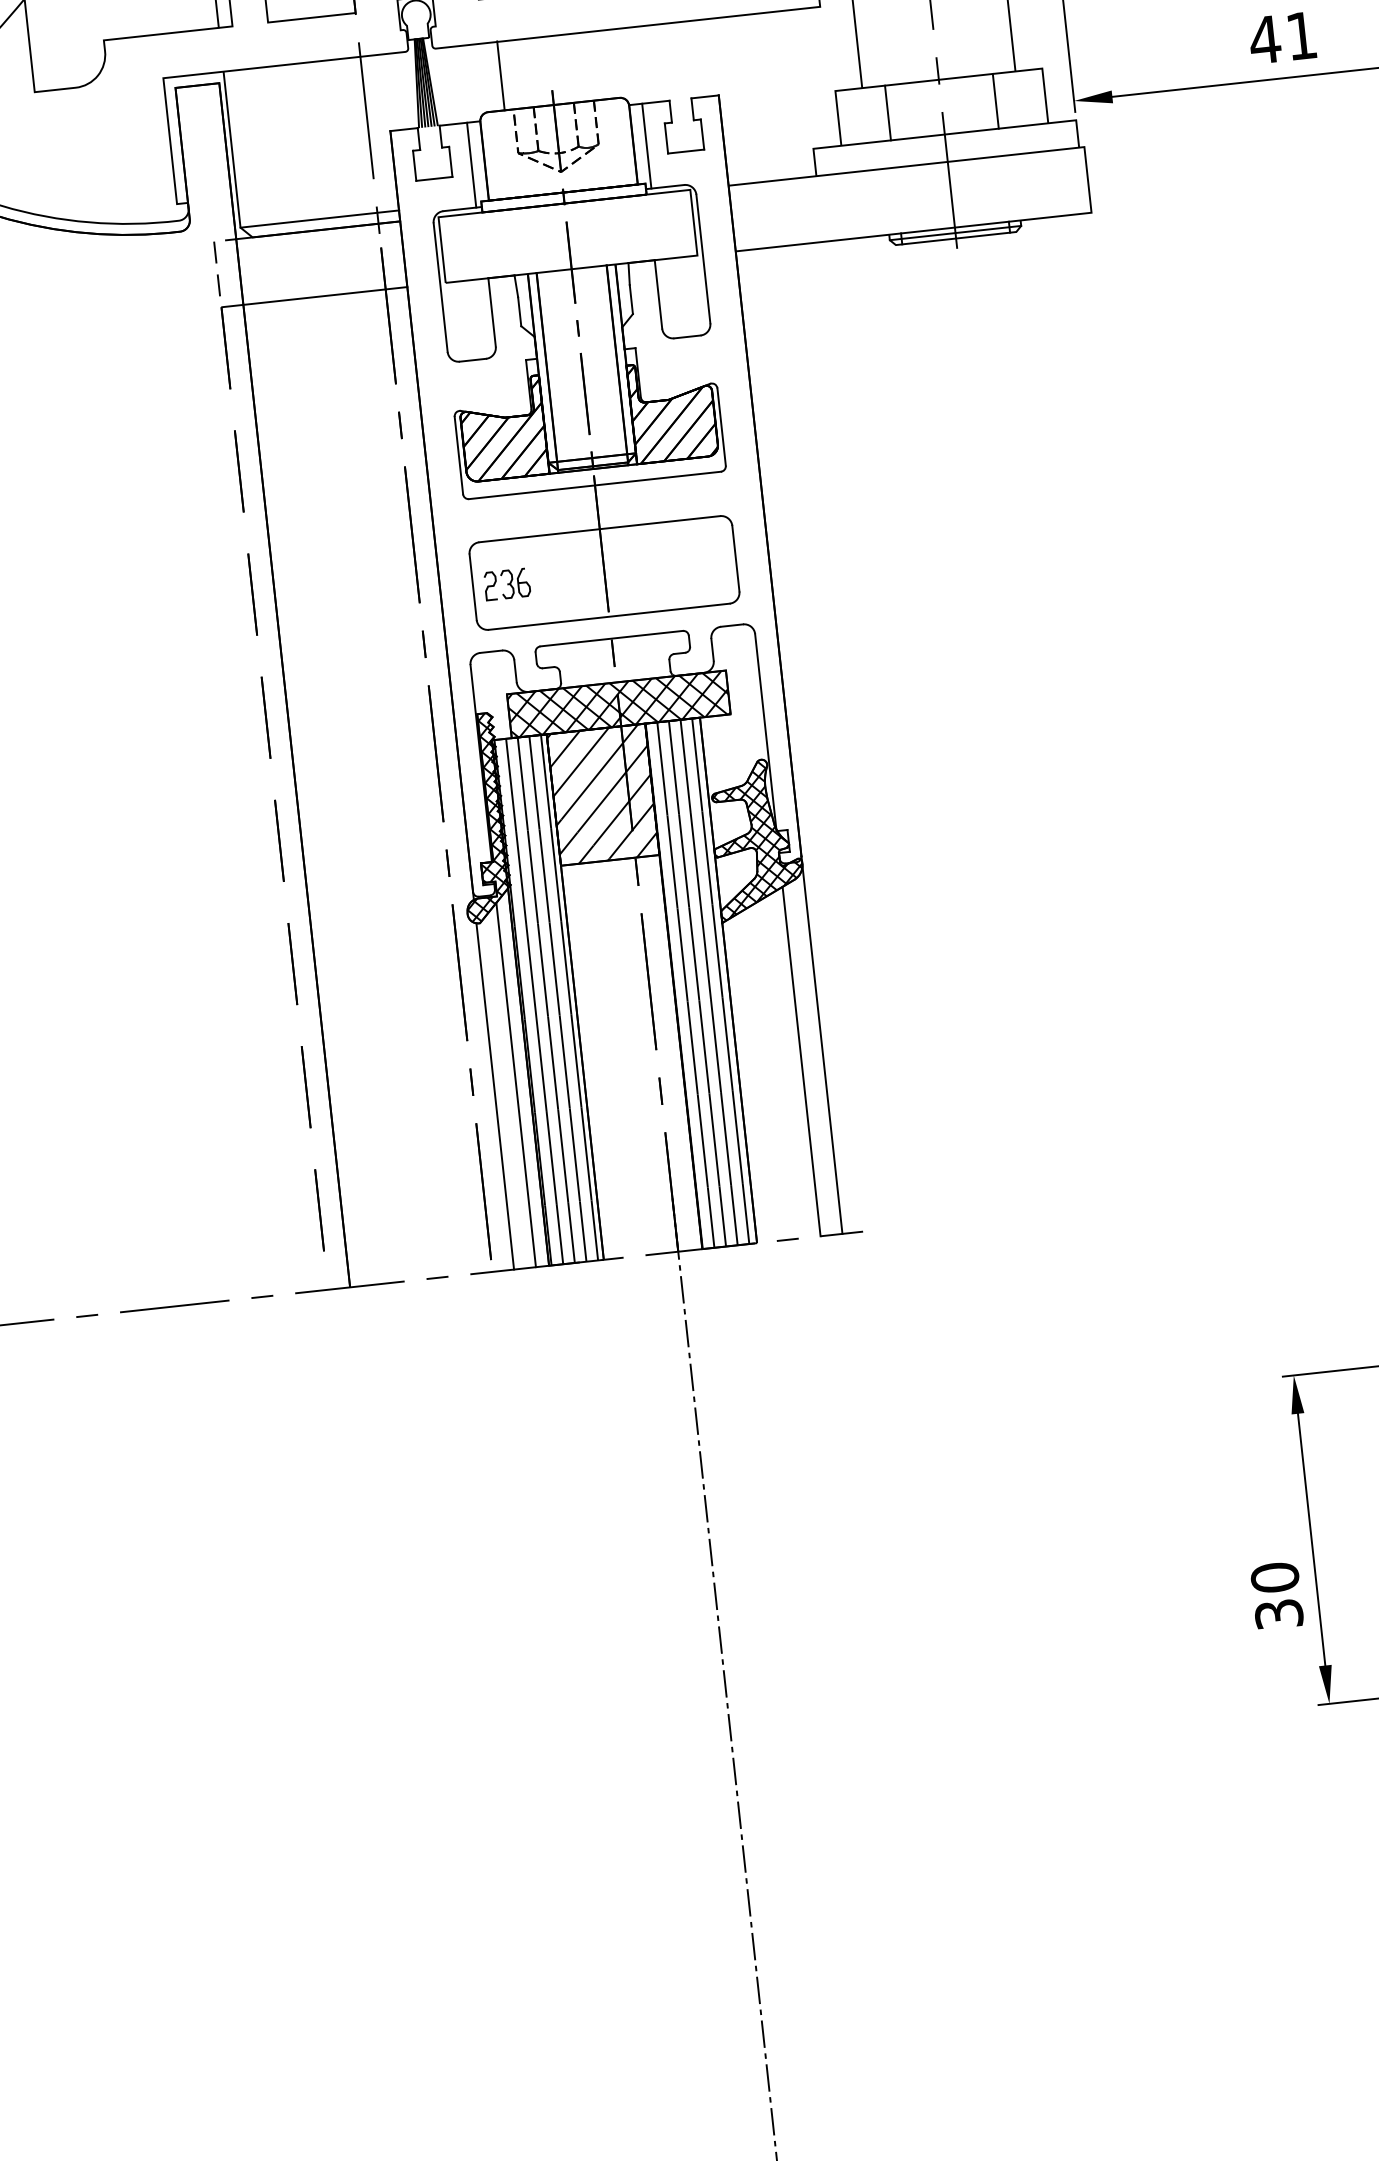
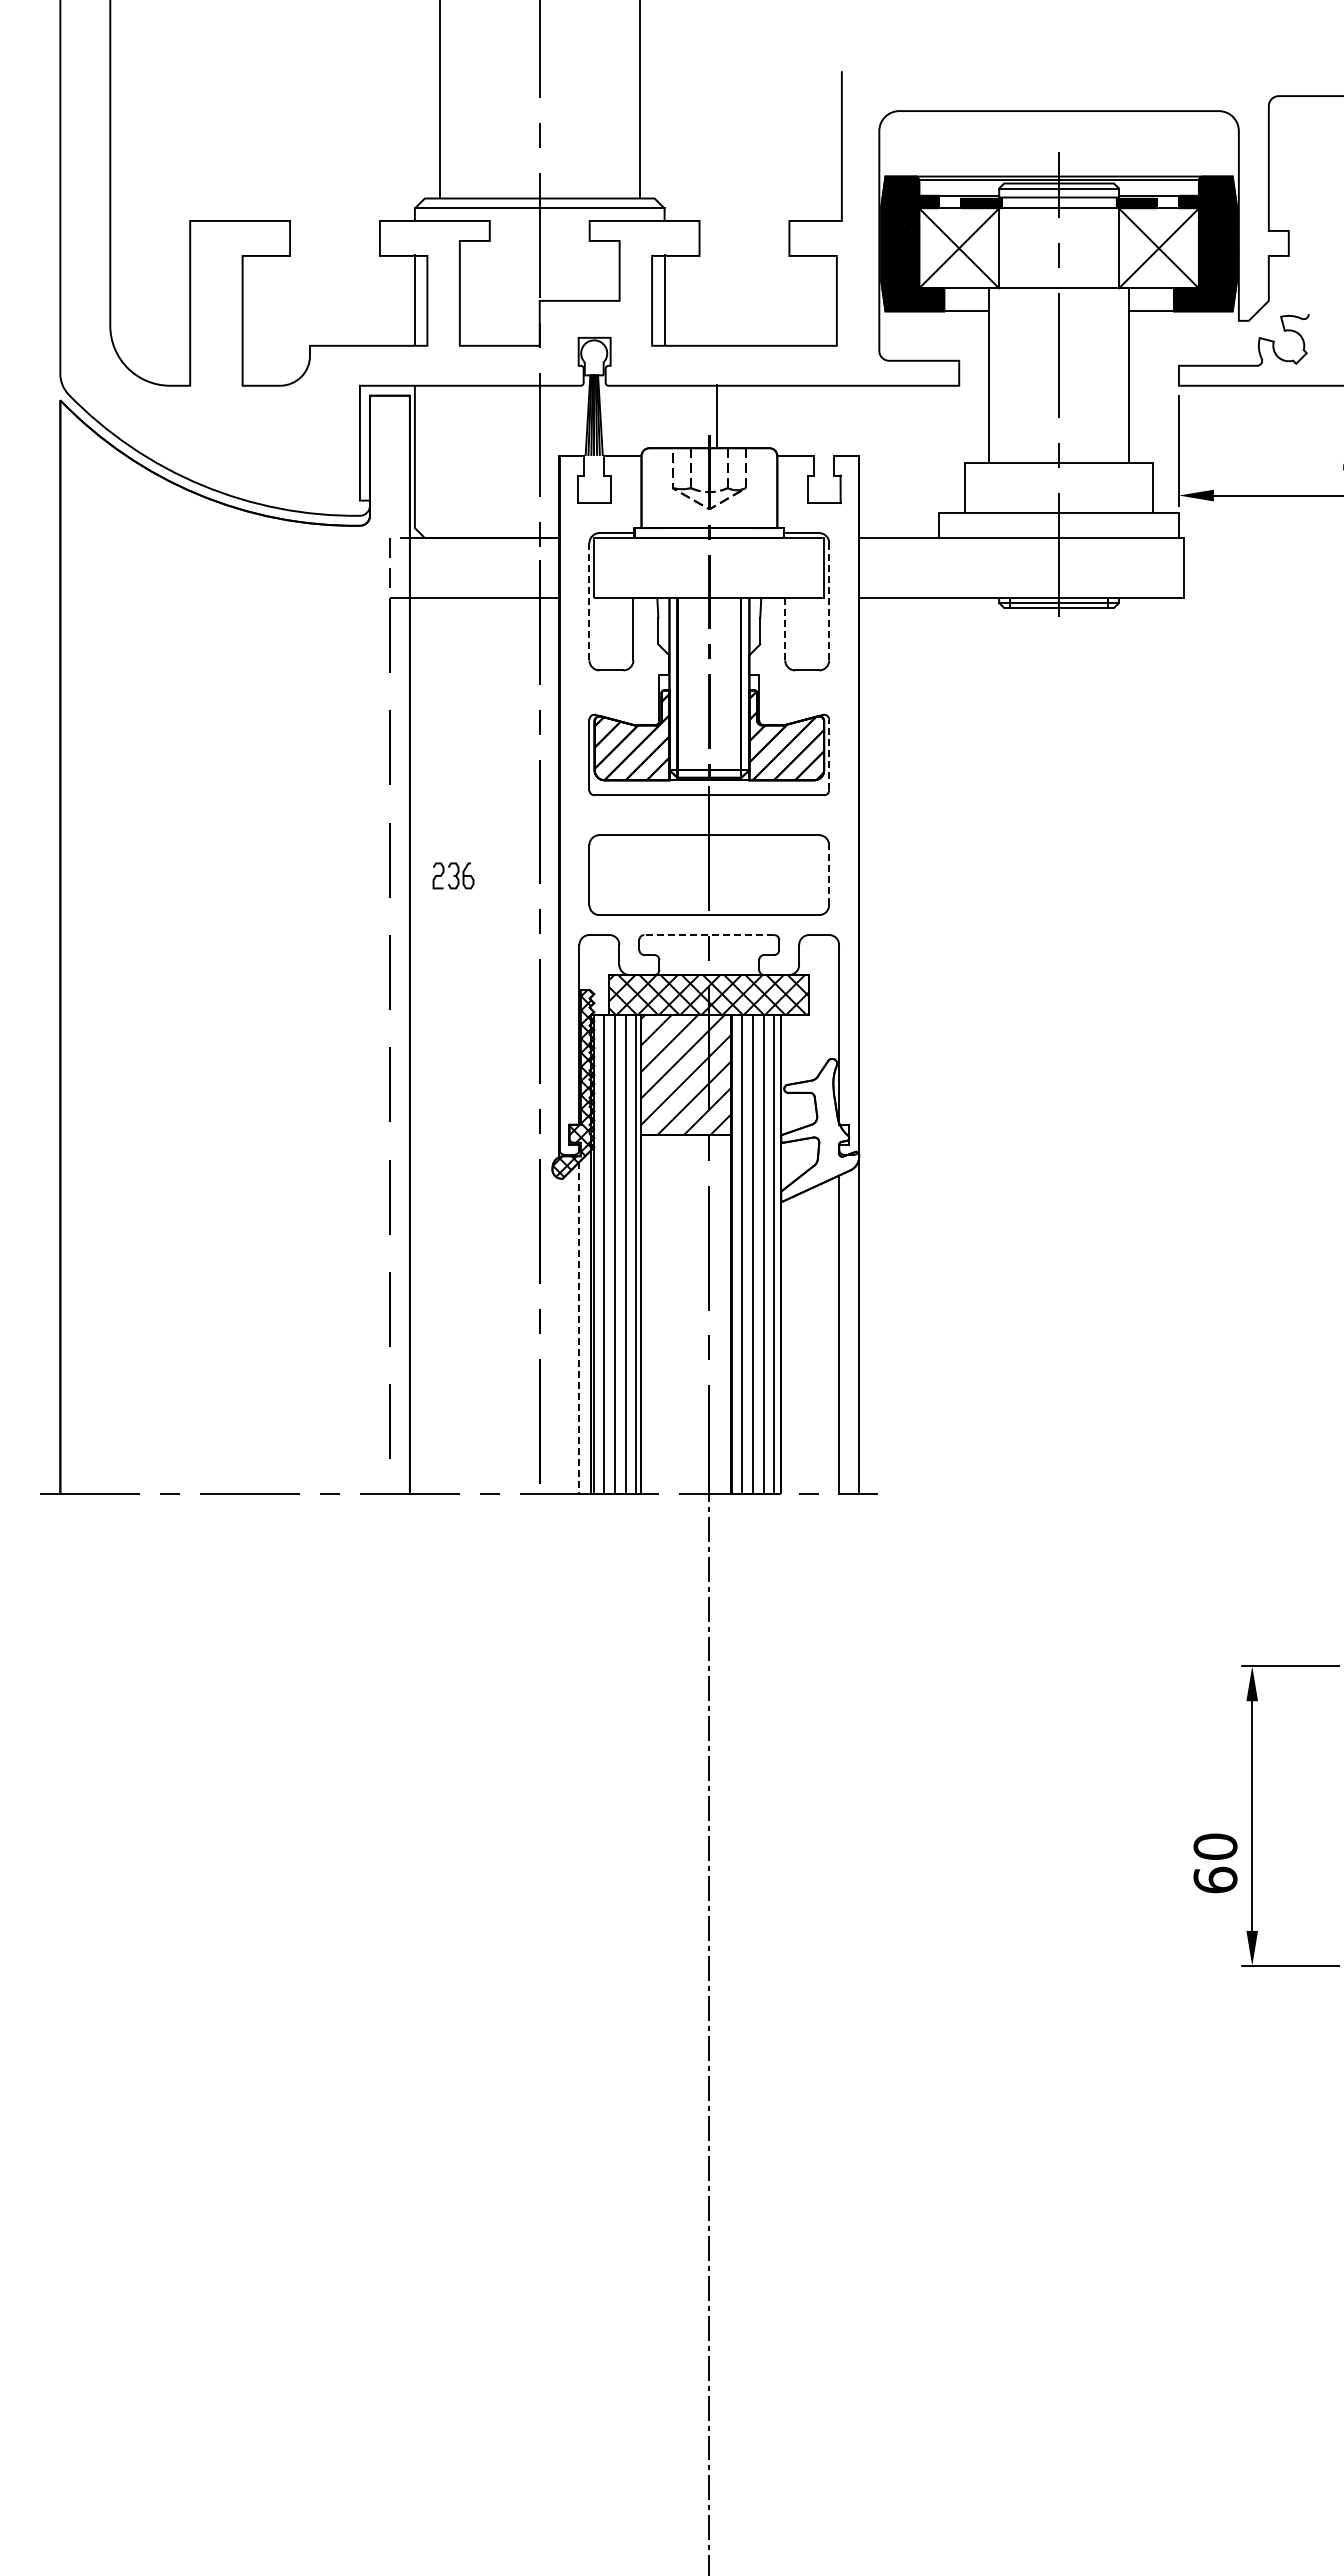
line: (500, 75) -> (716, 416), moved
line: (996, 101) -> (1108, 488), removed
line: (887, 113) -> (1009, 488), removed
line: (647, 146) -> (789, 494), removed
line: (471, 165) -> (629, 494), removed
line: (319, 219) -> (486, 528), removed
line: (703, 258) -> (829, 601), solid -> dashed
line: (440, 287) -> (589, 601), solid -> dashed
line: (658, 294) -> (785, 629), solid -> dashed
line: (721, 426) -> (829, 754), solid -> dashed
line: (736, 559) -> (829, 875), solid -> dashed
part: (507, 583) -> (453, 875), moved
line: (611, 639) -> (709, 935), solid -> dashed
hatch: (756, 839) -> (820, 1130), removed
line: (516, 1085) -> (579, 1328), solid -> dashed
line: (495, 1096) -> (559, 1336), removed
text: (1278, 1613) -> (1215, 1879), 30 -> 60

